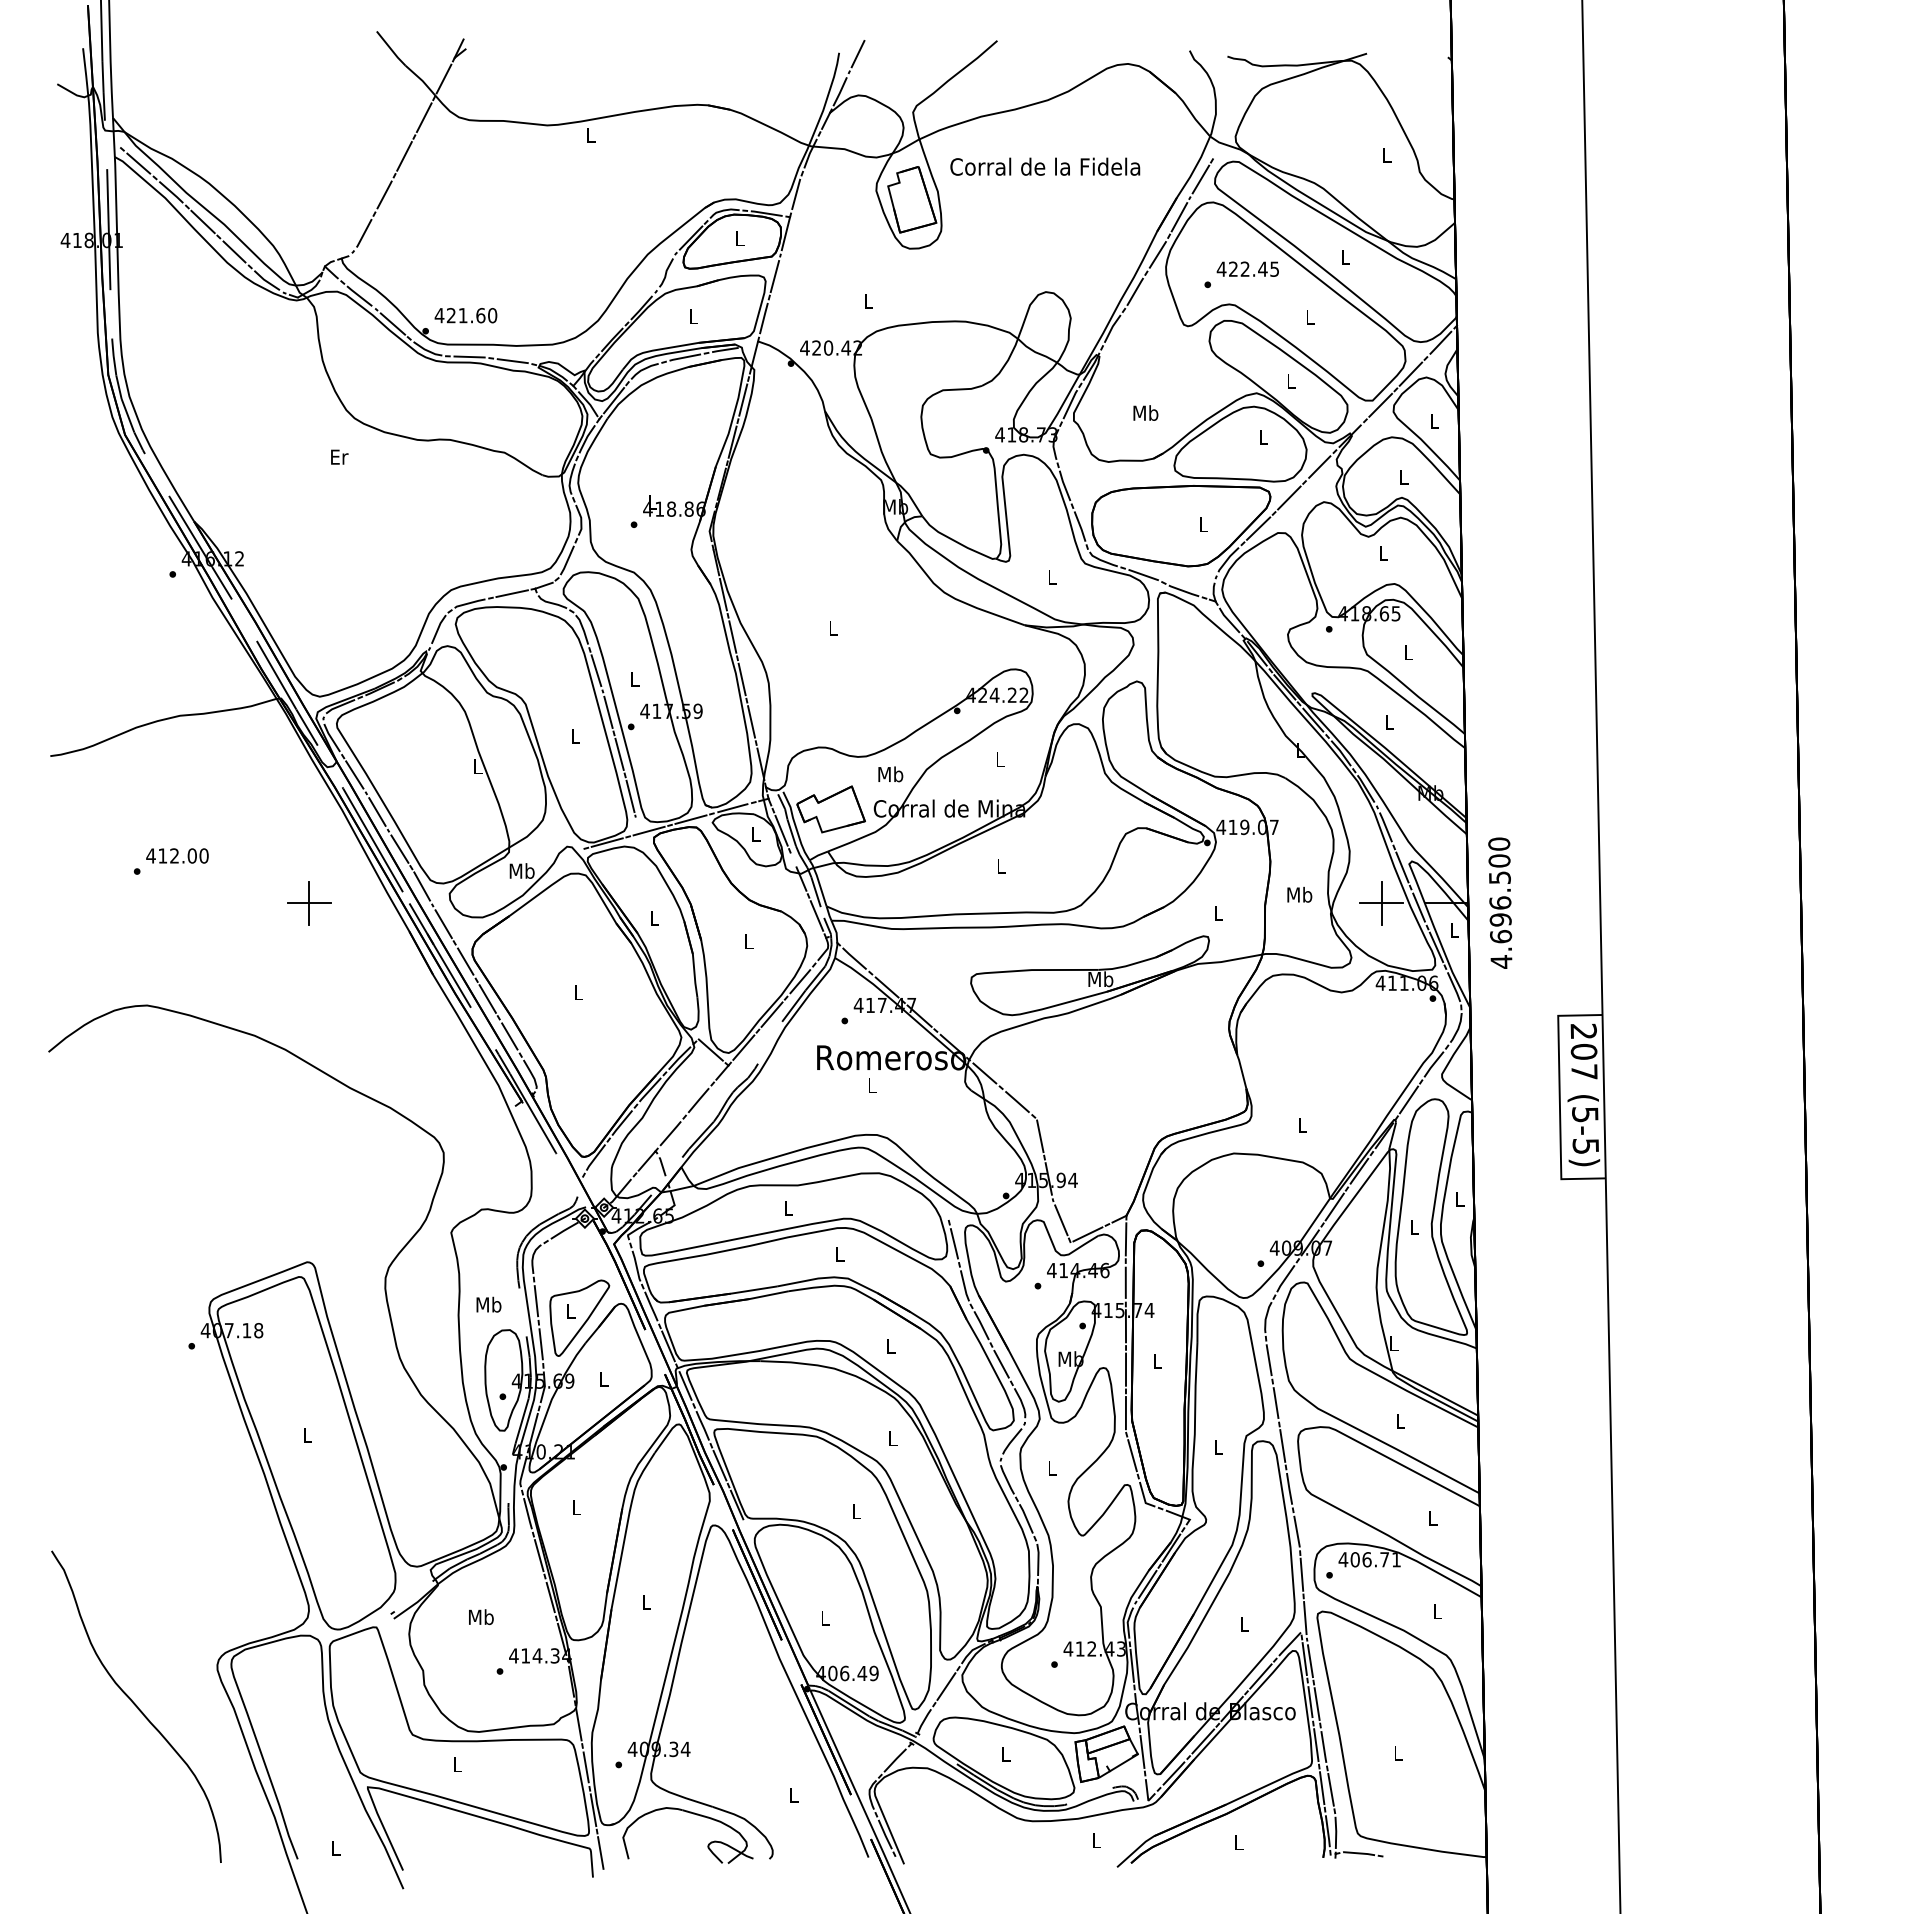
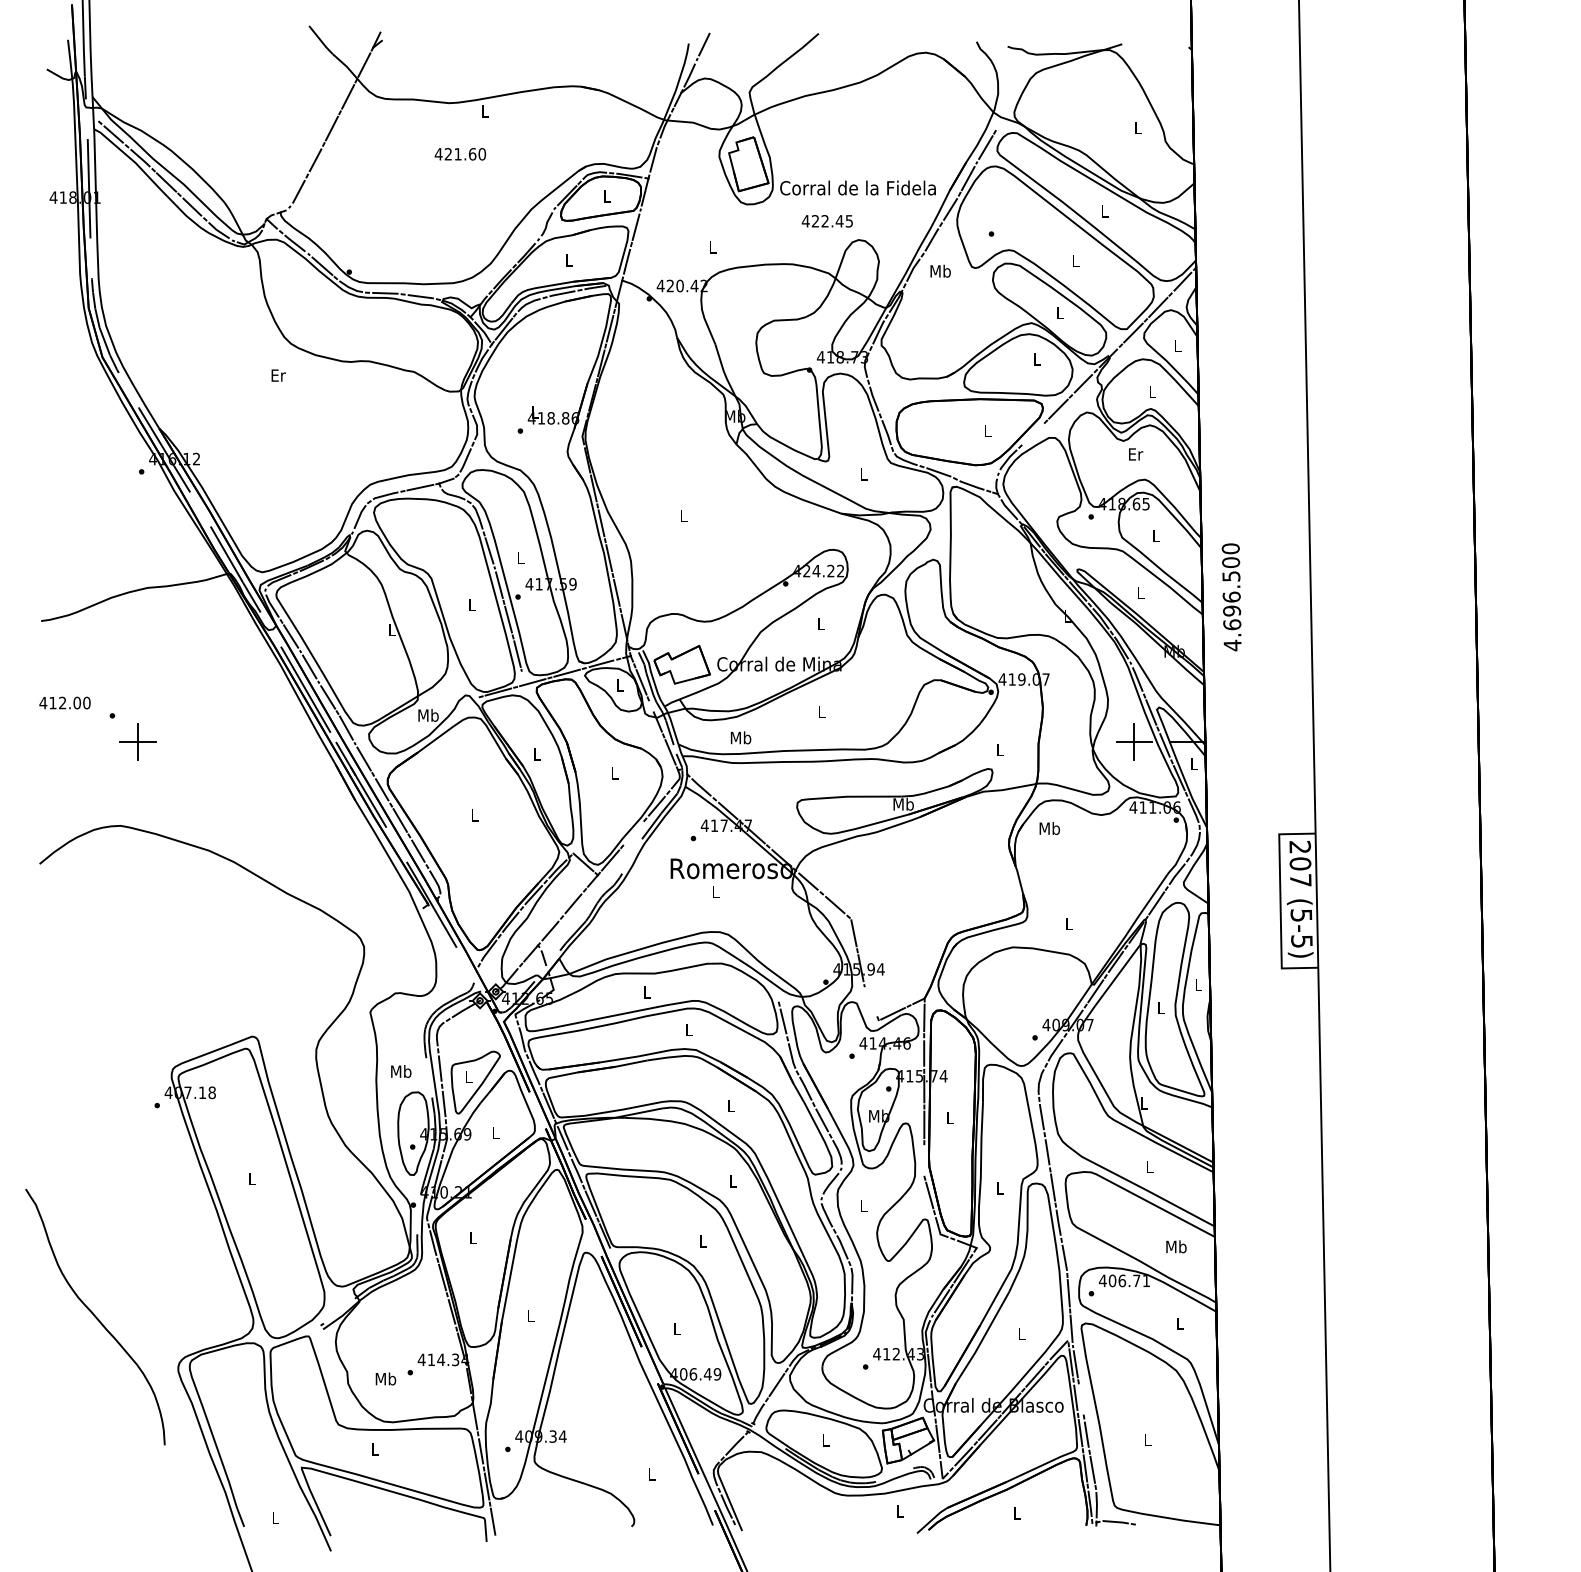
text: (1045, 166) -> (858, 187), moved
text: (1247, 268) -> (827, 220), moved
text: (465, 315) -> (460, 154), moved
text: (1145, 412) -> (940, 270), moved
line: (1258, 528) -> (1033, 434), removed
text: (1383, 552) -> (1135, 453), L -> Er
text: (890, 774) -> (740, 737), moved
text: (177, 855) -> (65, 702), moved
text: (1299, 894) -> (1049, 828), moved
text: (1500, 902) -> (1231, 596), moved
part: (309, 903) -> (138, 742), moved
line: (771, 1014) -> (633, 833), removed
line: (1061, 1220) -> (871, 1002), removed
line: (1125, 1413) -> (923, 1160), removed
text: (1432, 1518) -> (1176, 1247), L -> Mb
text: (481, 1617) -> (386, 1379), moved
line: (1316, 1703) -> (1080, 1398), removed
curve: (136, 1706) -> (95, 1316), moved
part: (693, 1814) -> (569, 1490), removed

